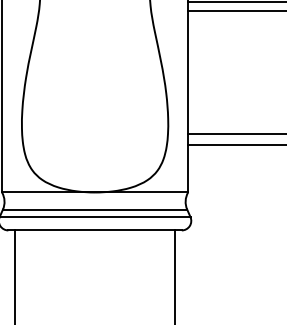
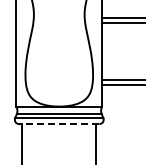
line: (93, 231) -> (58, 124), solid -> dashed

